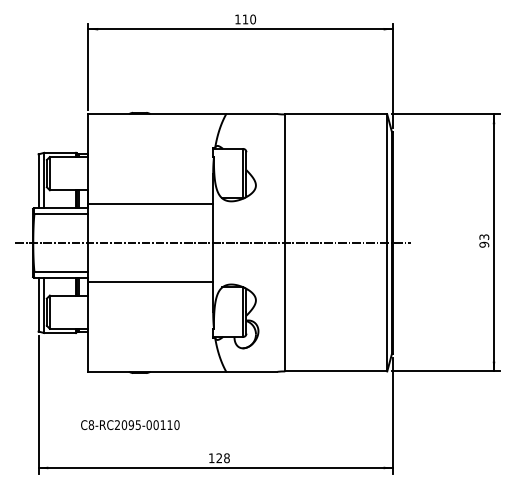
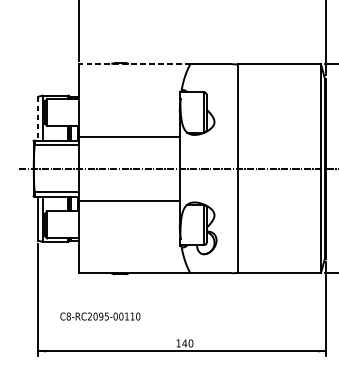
line: (157, 114) -> (134, 64), solid -> dashed
line: (38, 181) -> (38, 118), solid -> dashed
text: (130, 425) -> (100, 316), moved
text: (222, 458) -> (187, 343), 128 -> 140

